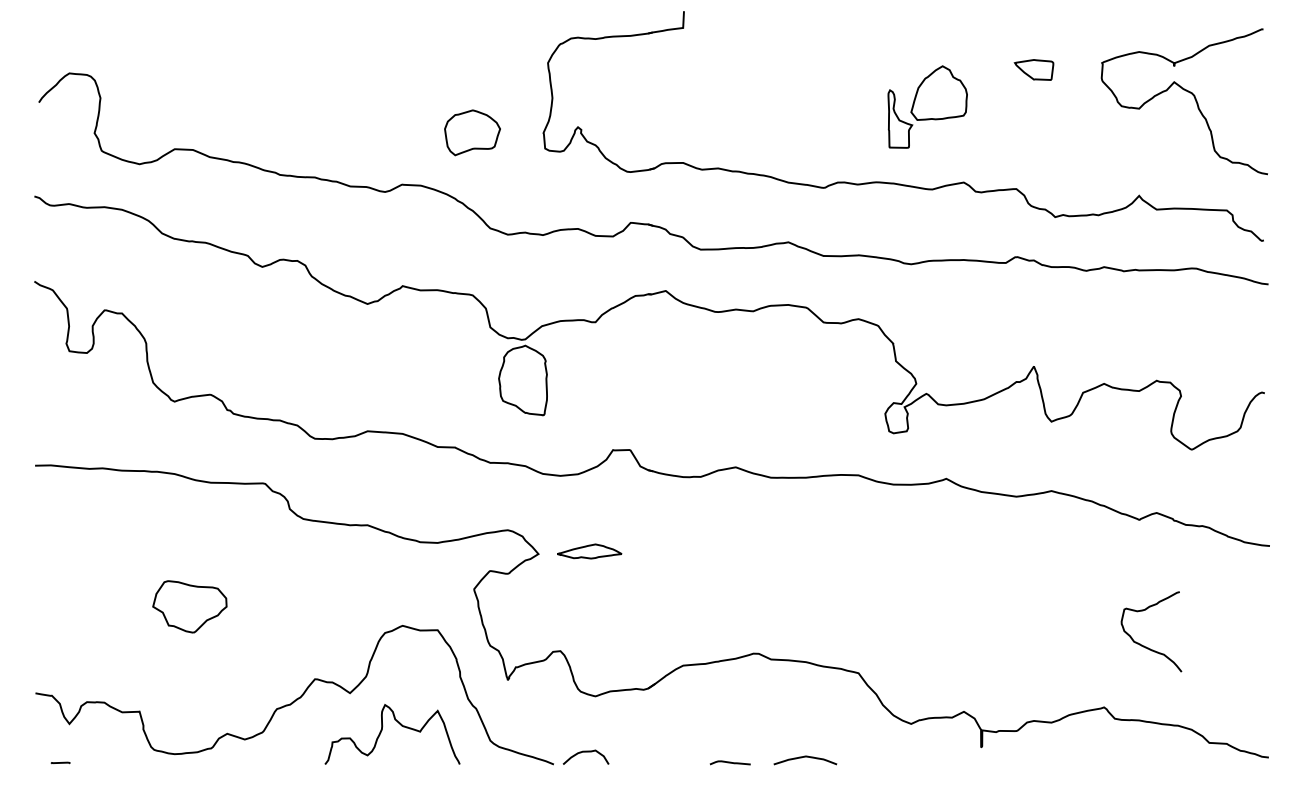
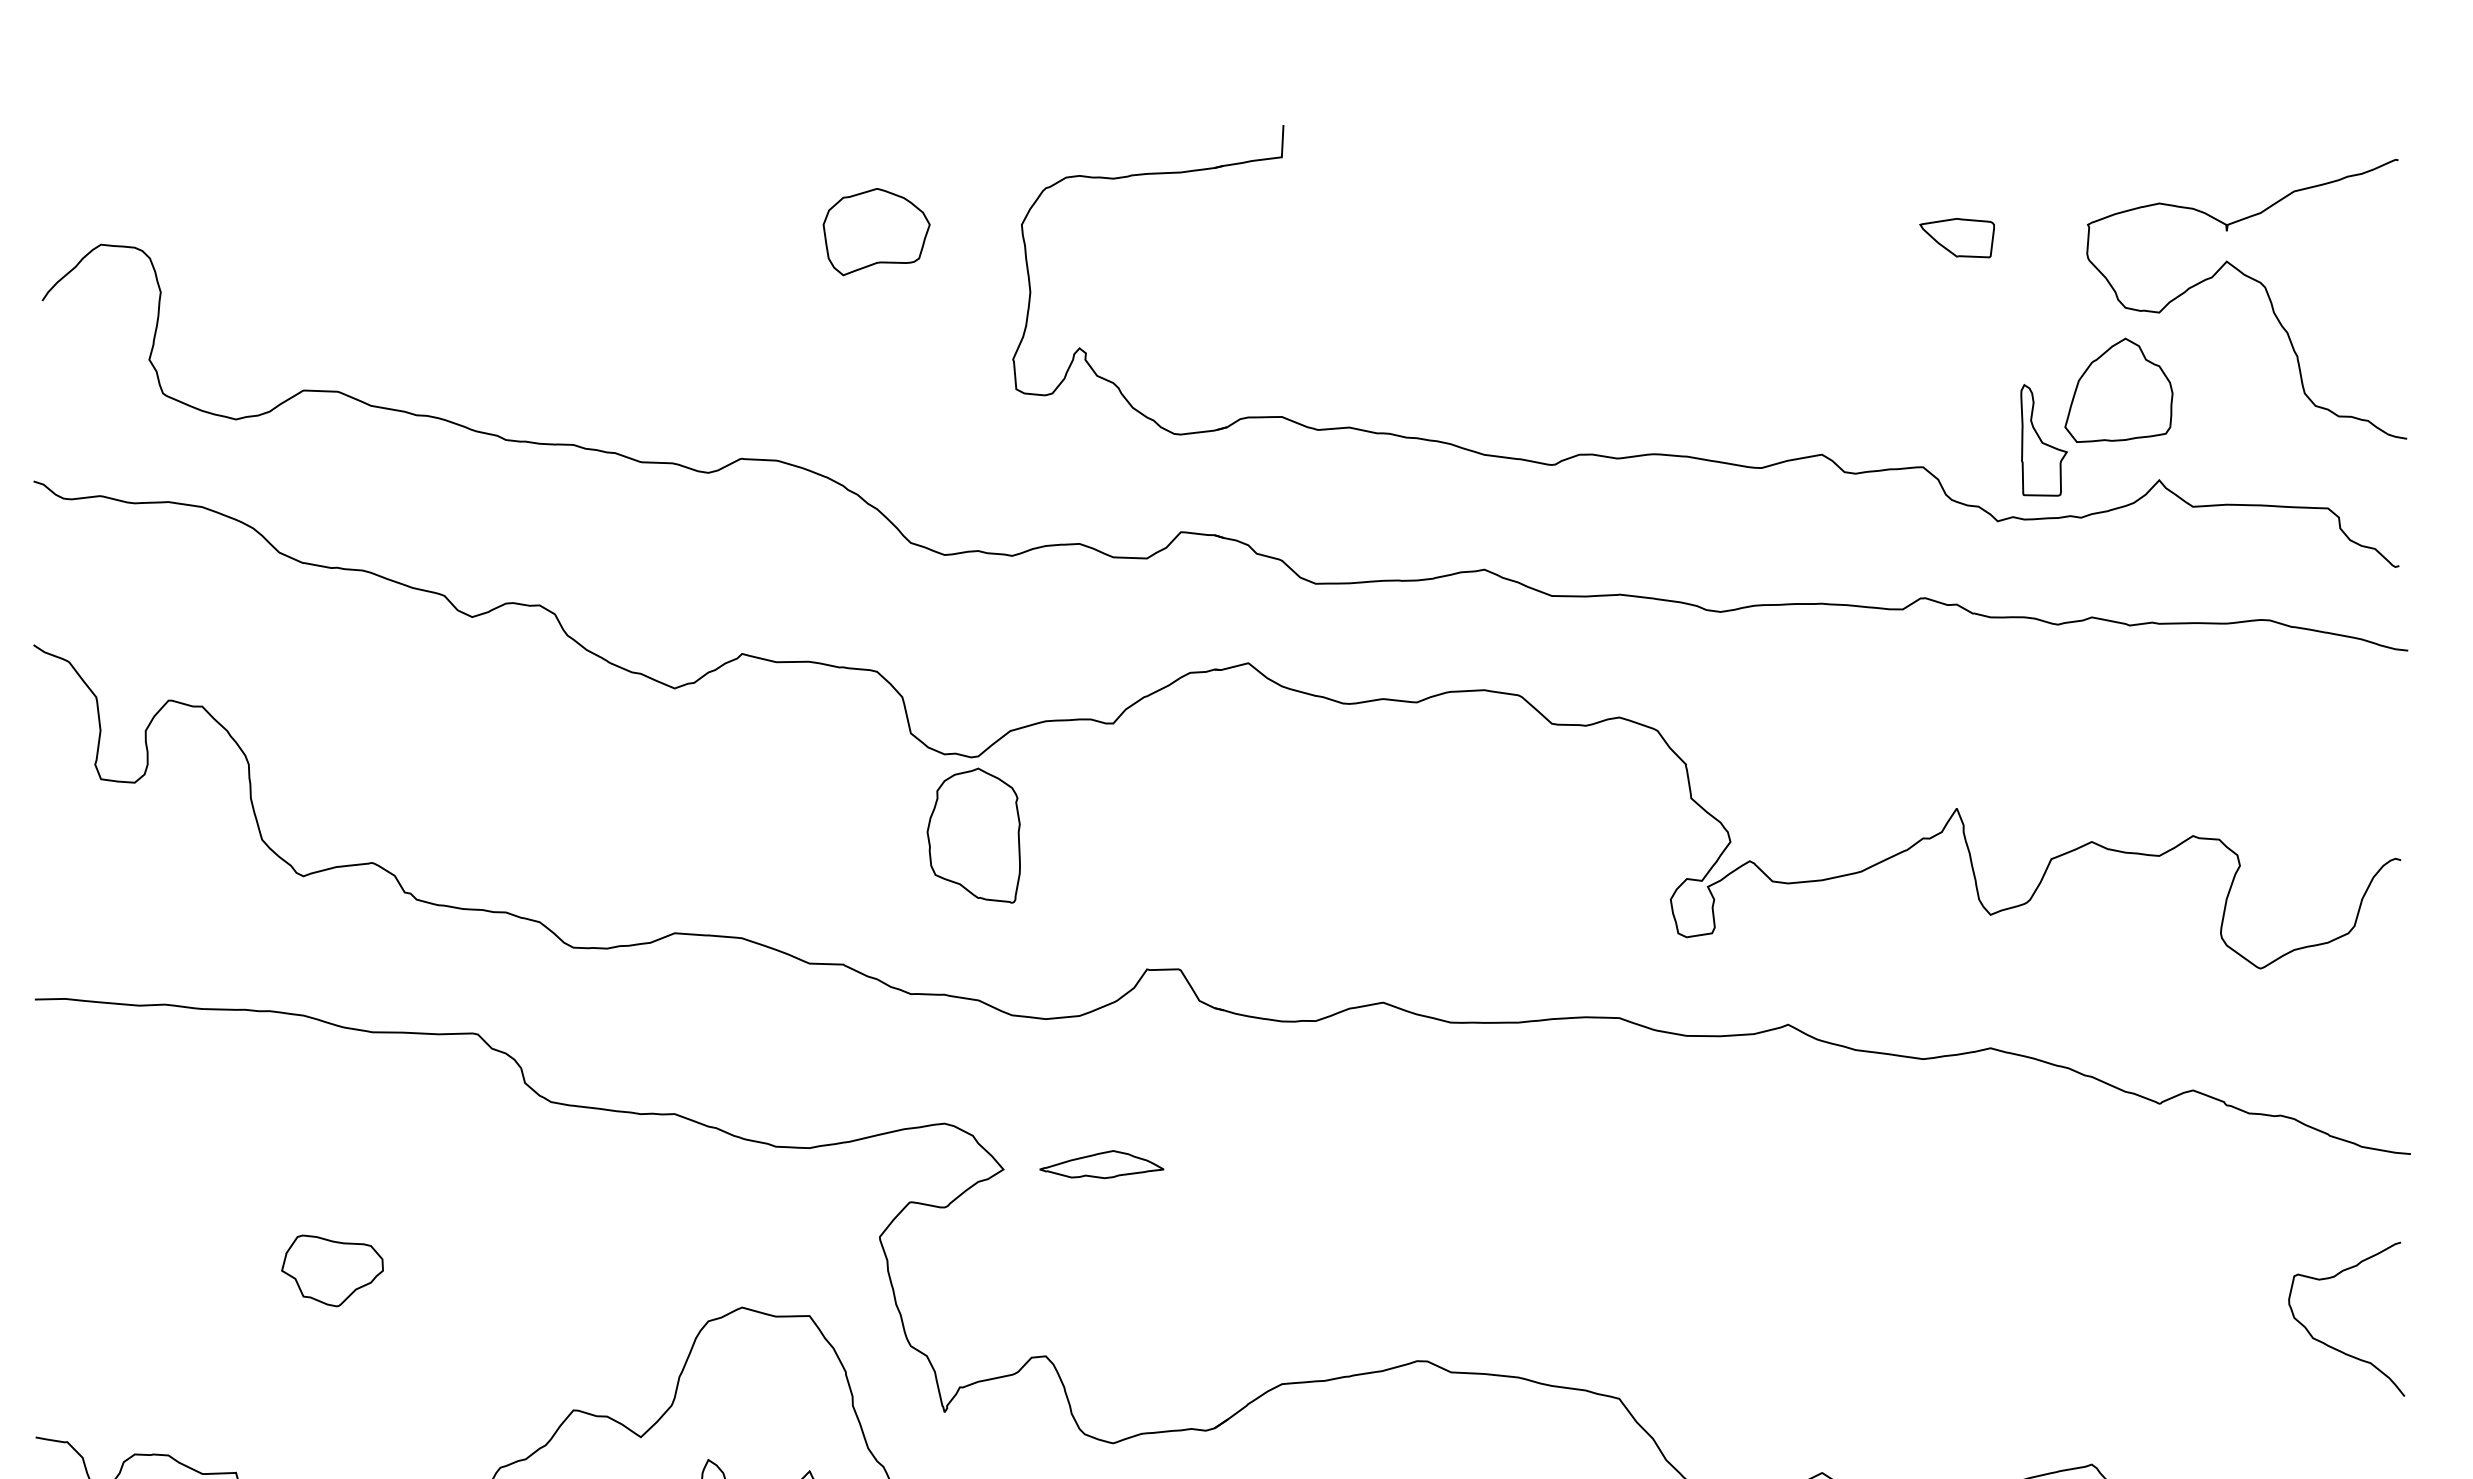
part: (927, 106) -> (2096, 416), moved
part: (472, 132) -> (876, 231), moved
part: (189, 606) -> (331, 1270), size x0.71
curve: (1144, 645) -> (2333, 1345), moved

